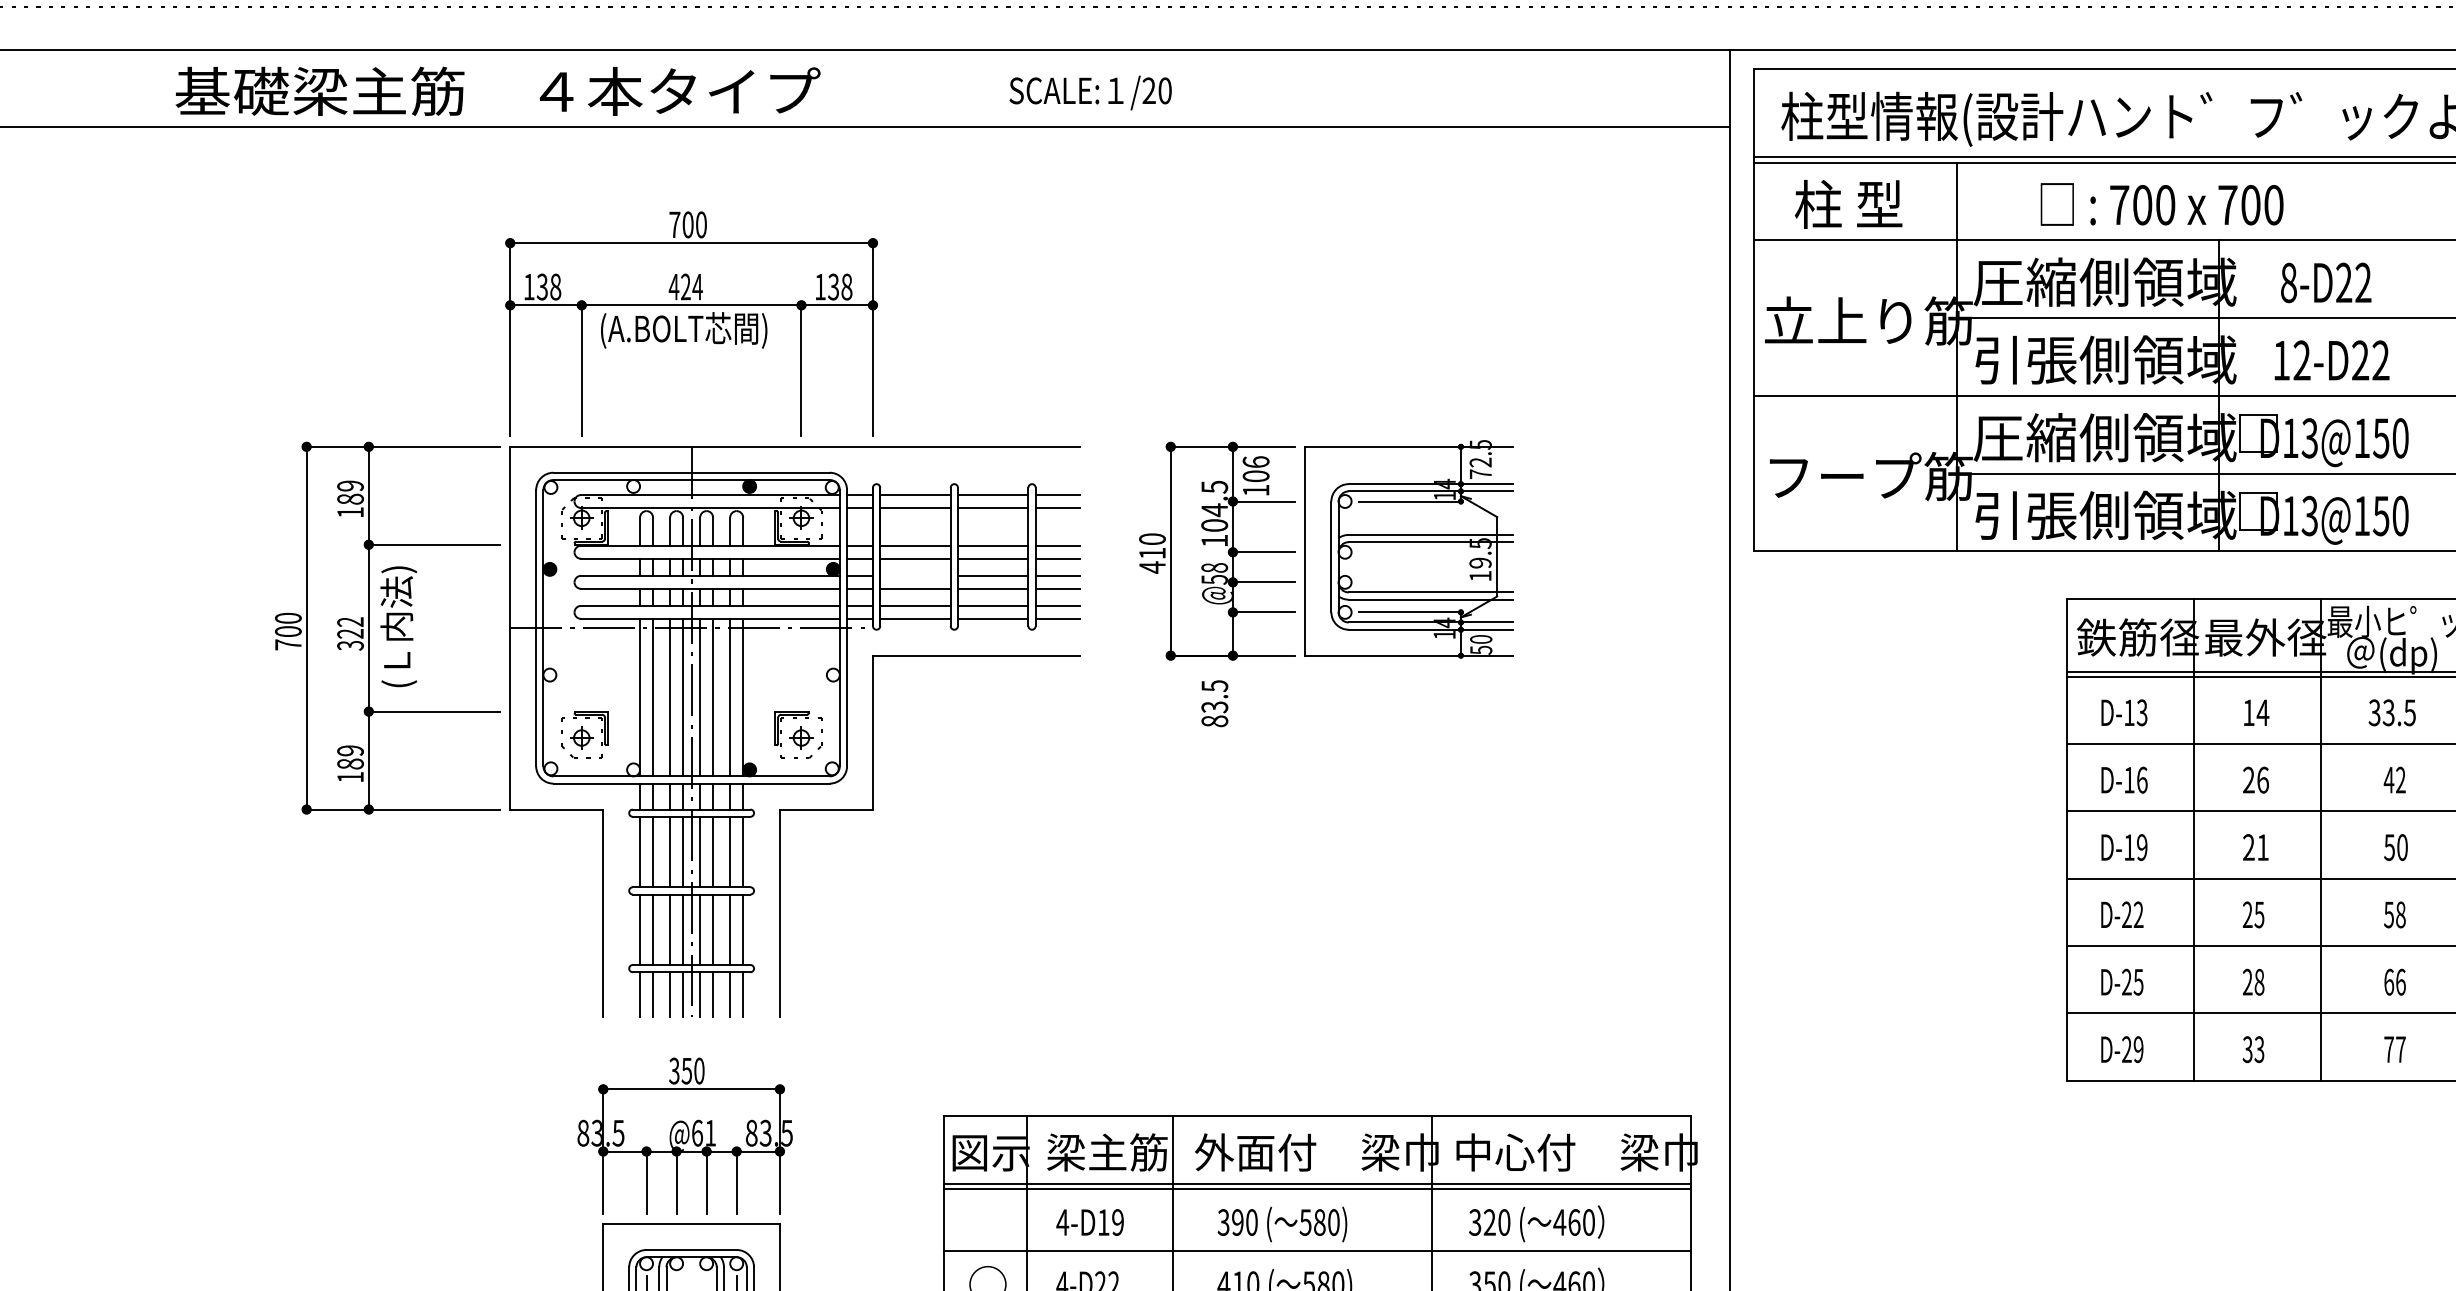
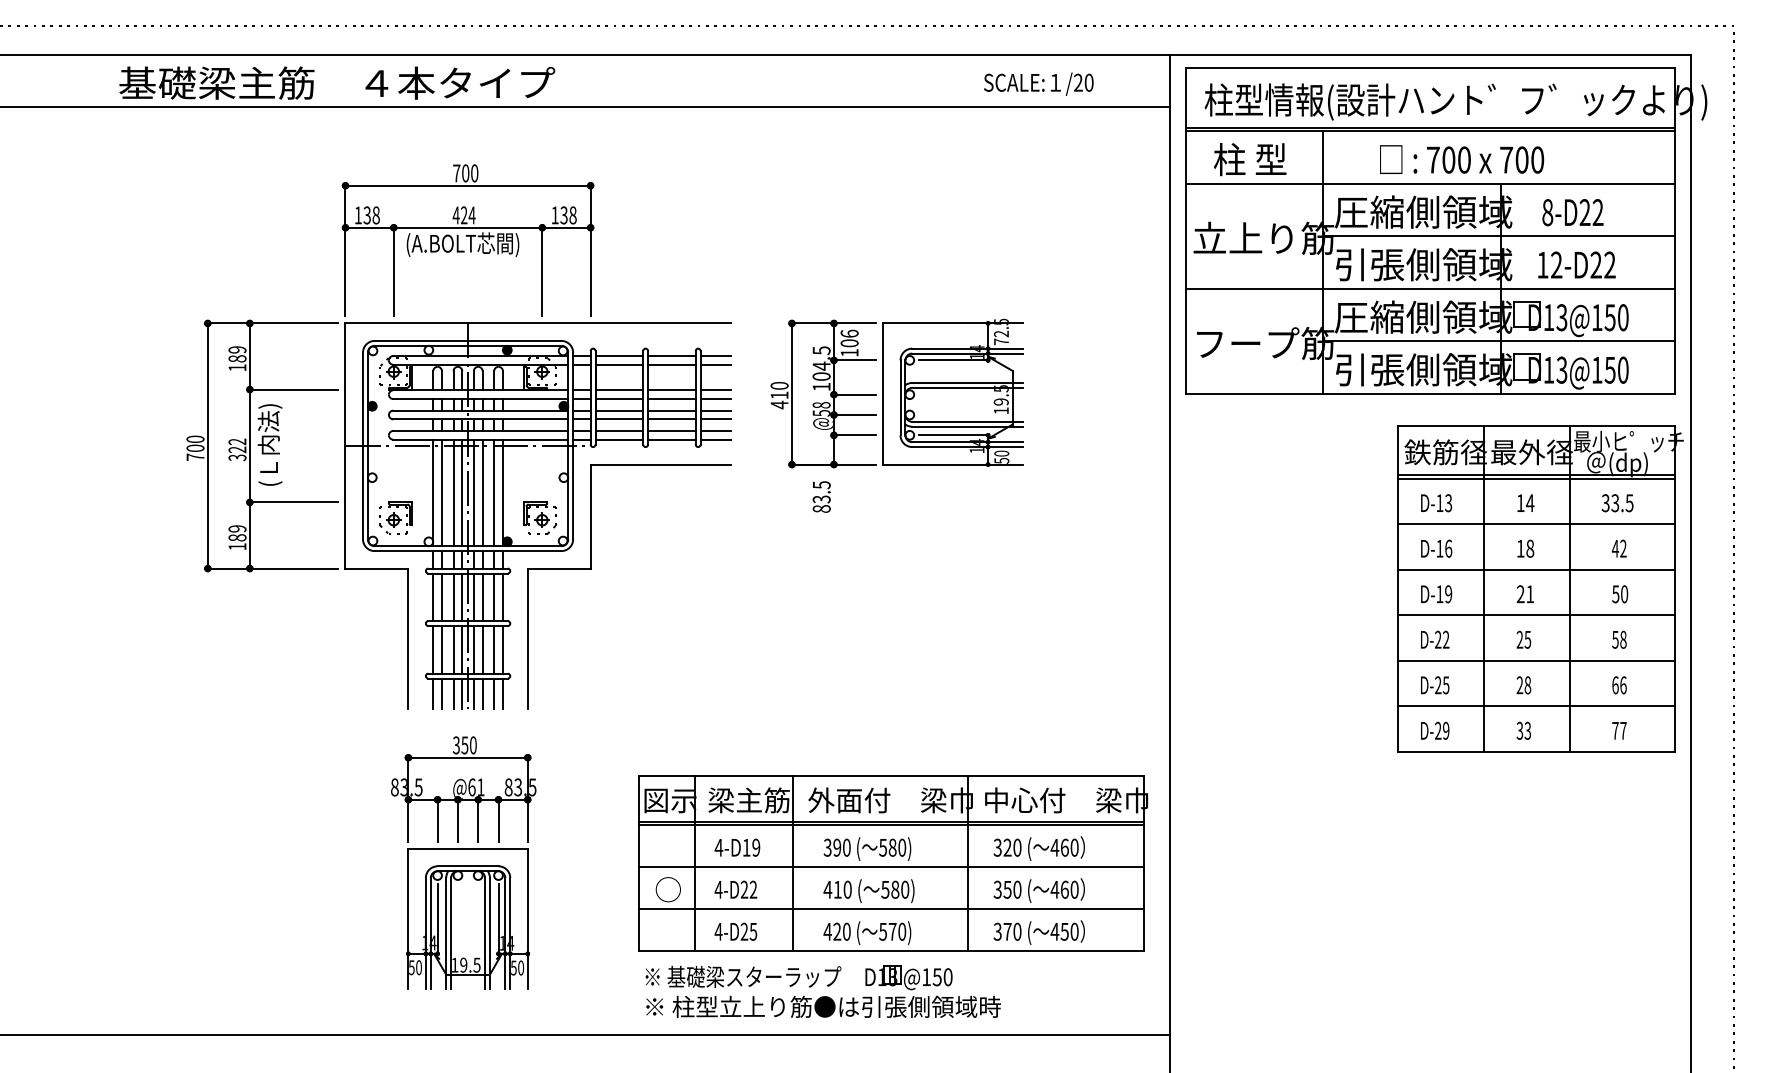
text: (1090, 91) -> (1038, 83), moved
line: (915, 575) -> (619, 410), added
text: (2255, 779) -> (1525, 548), 26 -> 18

